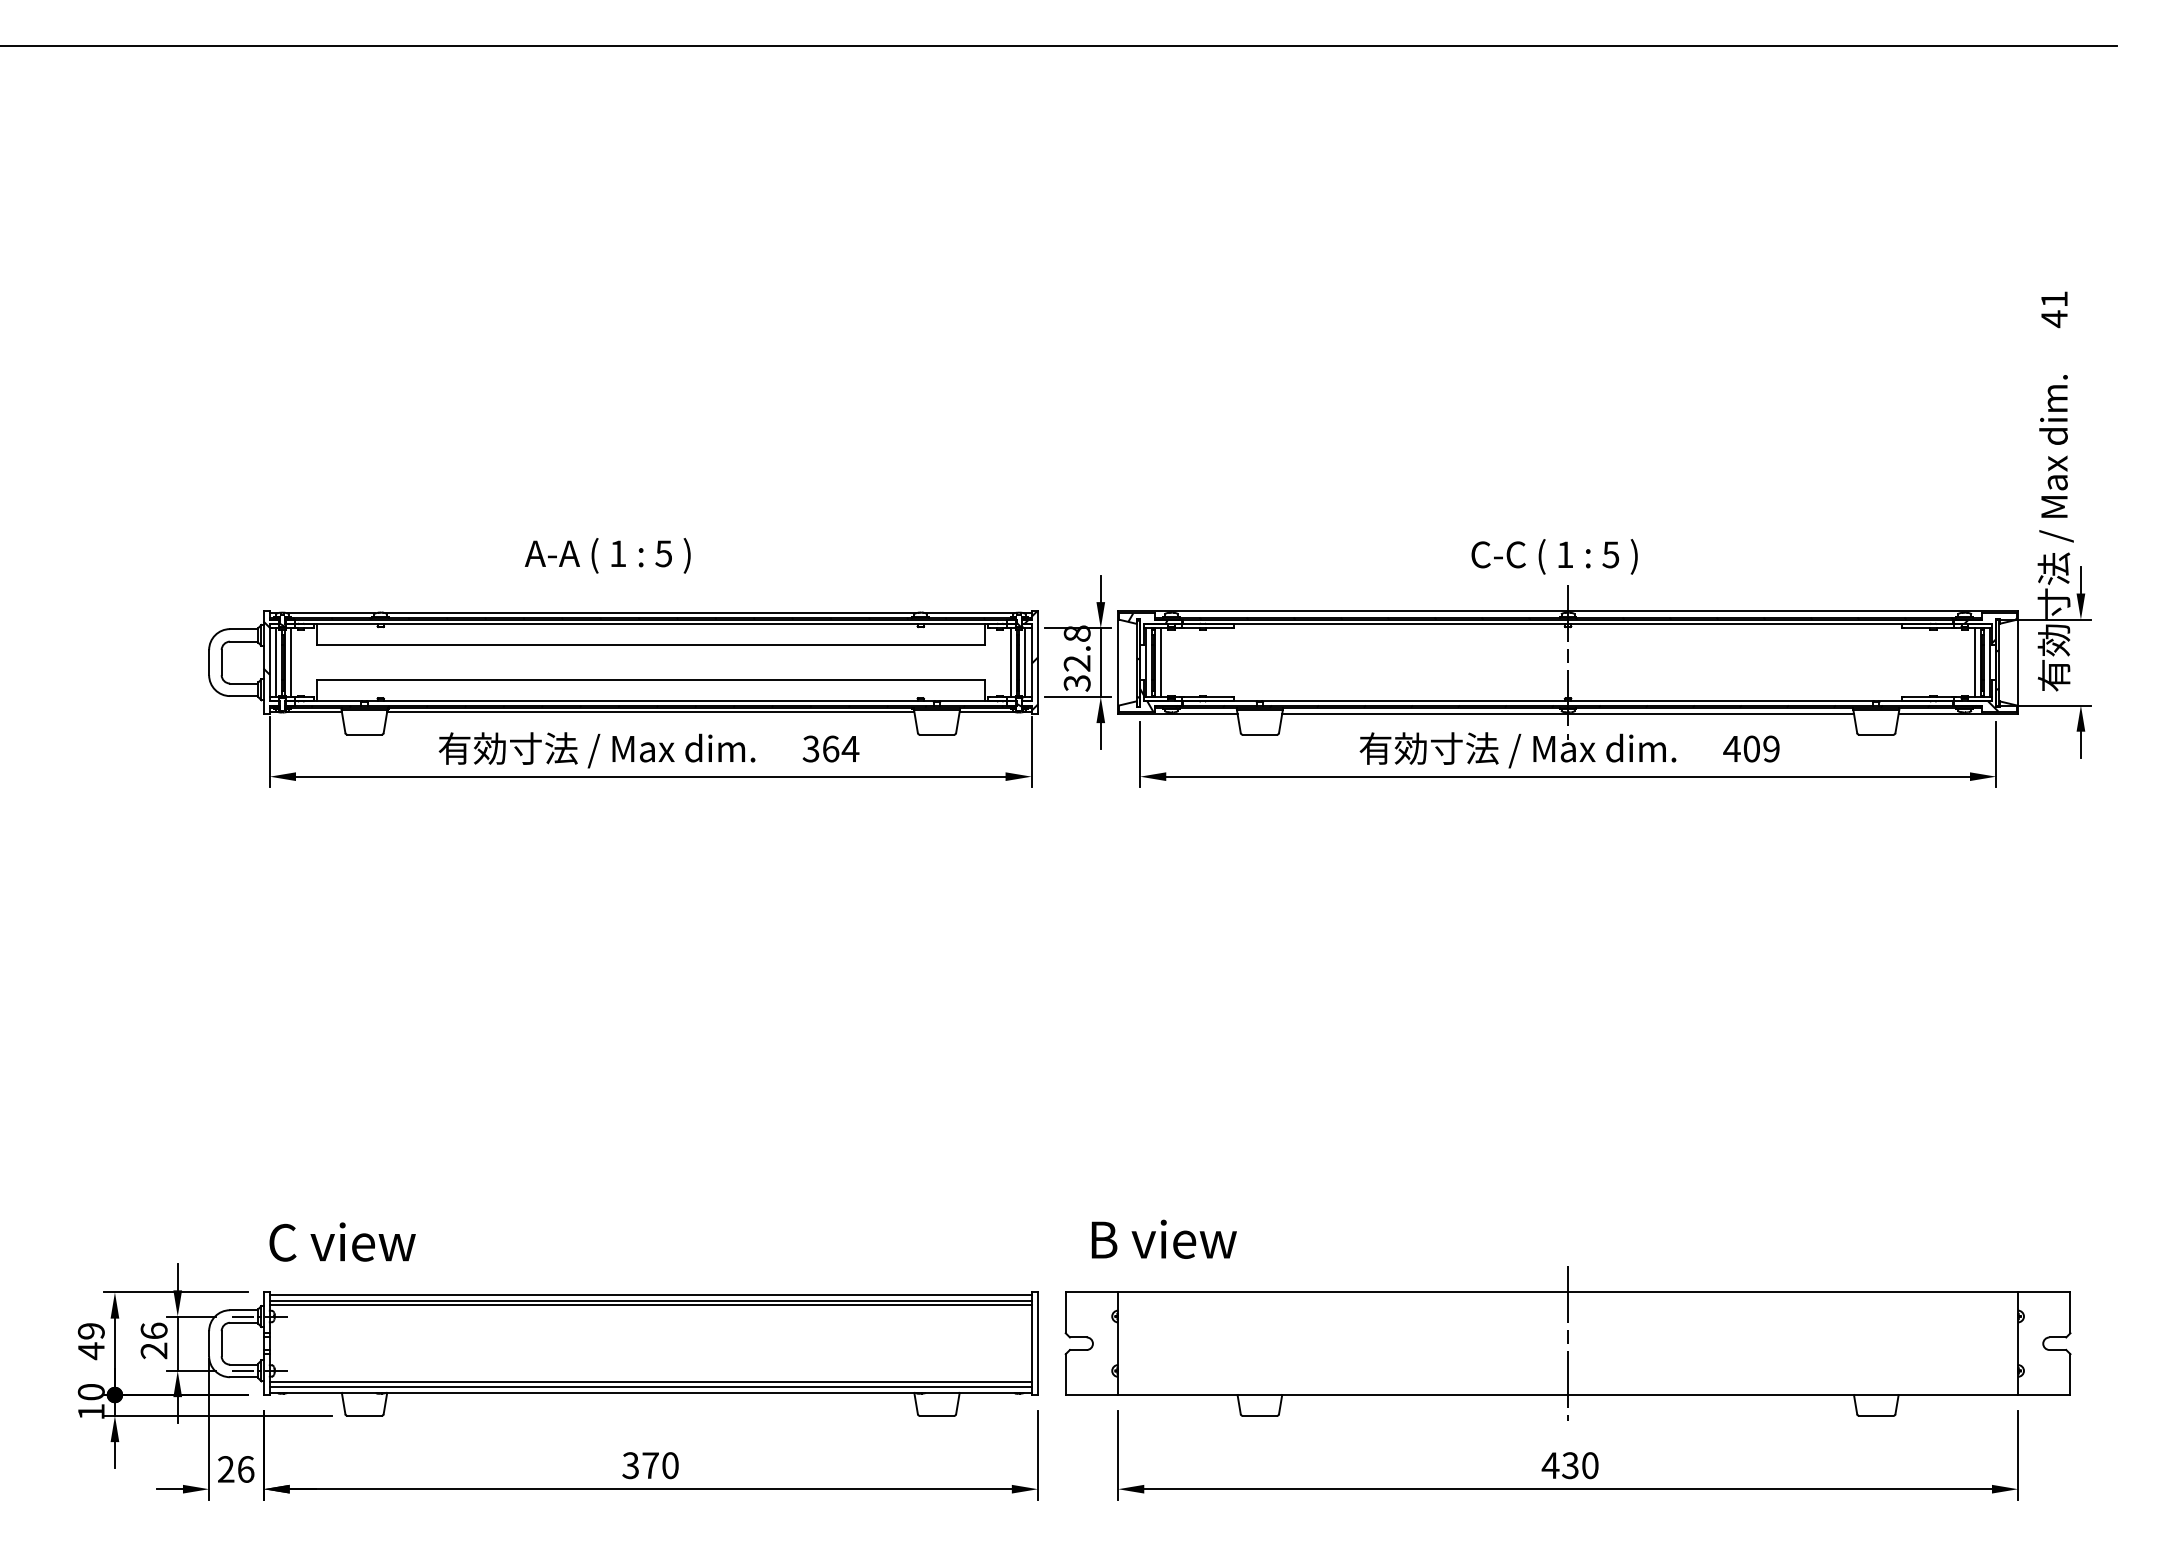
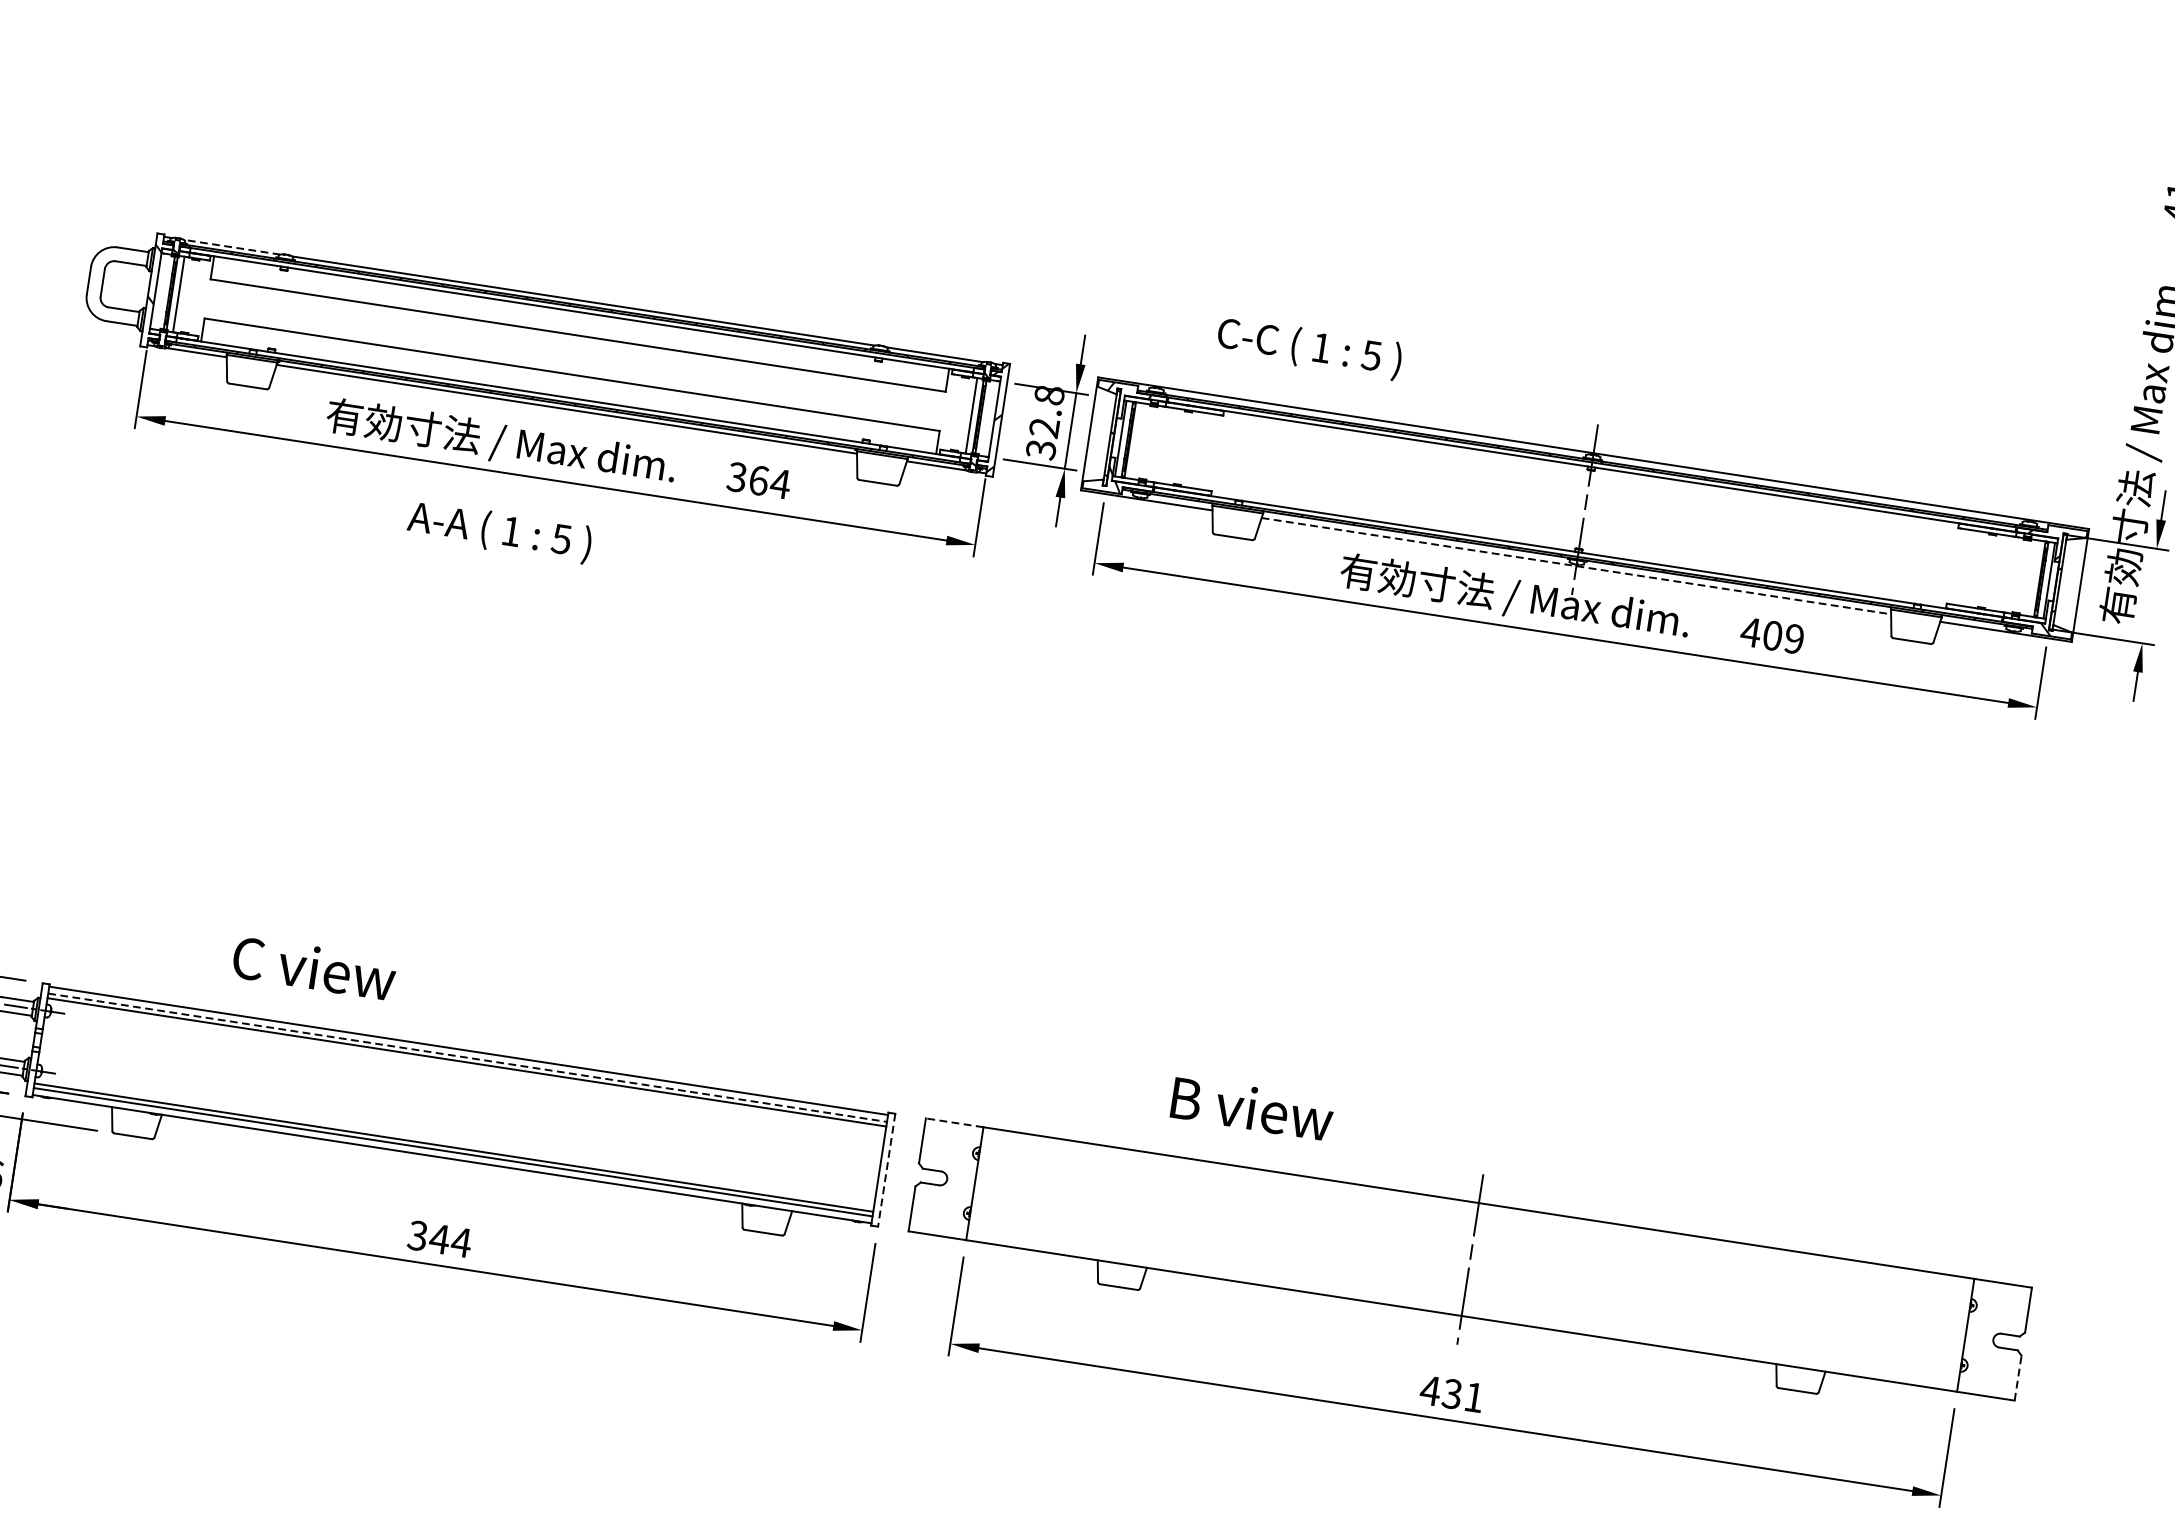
text: (607, 555) -> (499, 531), moved
text: (1554, 556) -> (1309, 347), moved
line: (331, 613) -> (231, 247), solid -> dashed
line: (276, 662) -> (163, 291), removed
line: (1025, 662) -> (987, 418), removed
line: (1161, 662) -> (1137, 441), removed
line: (1975, 662) -> (2033, 578), removed
line: (1568, 713) -> (1576, 565), solid -> dashed
text: (1163, 1238) -> (1251, 1107), moved
text: (342, 1241) -> (314, 967), moved
line: (1091, 1292) -> (954, 1122), solid -> dashed
line: (650, 1300) -> (467, 1057), solid -> dashed
line: (1038, 1344) -> (887, 1171), solid -> dashed
line: (2070, 1374) -> (2018, 1378), solid -> dashed
text: (660, 1465) -> (450, 1240), 370 -> 344
text: (1590, 1465) -> (1474, 1397), 430 -> 431

